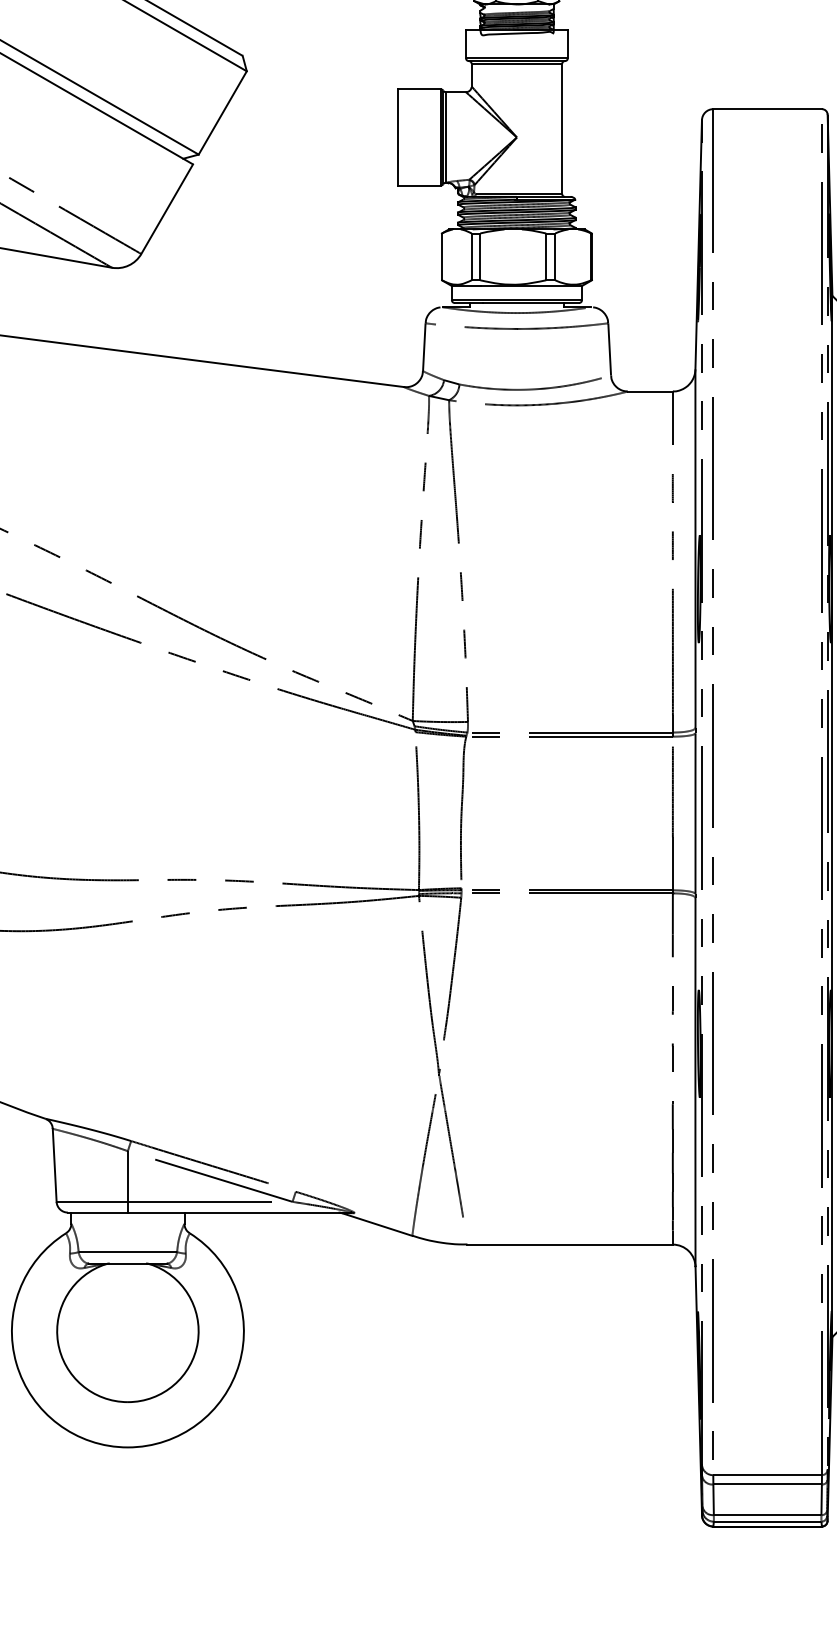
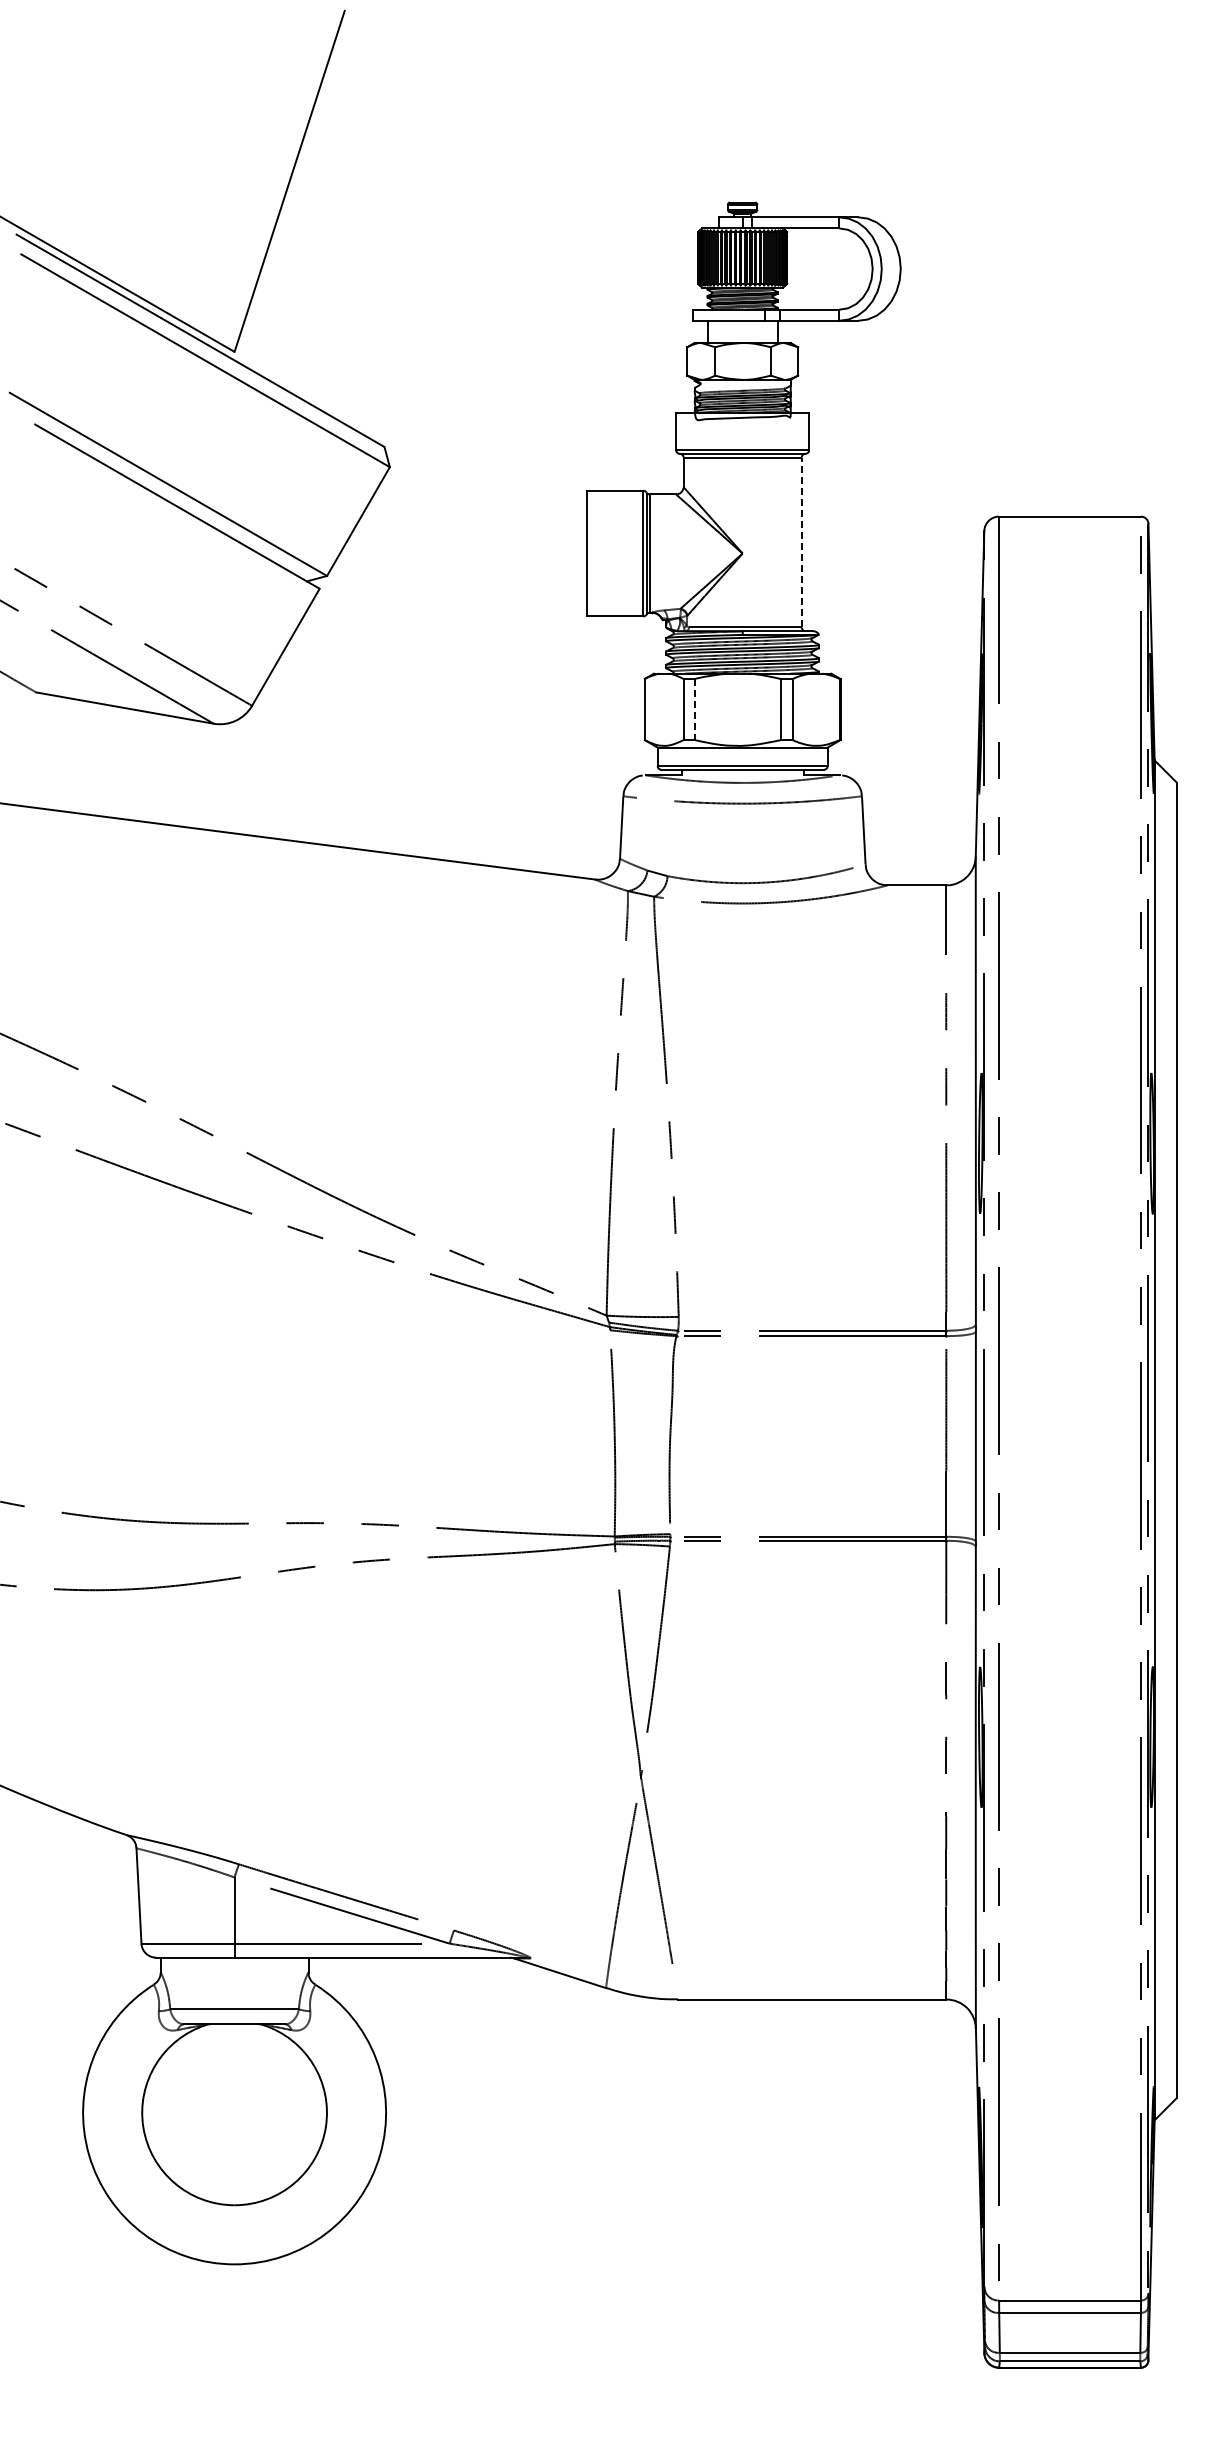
line: (561, 128) -> (801, 542), solid -> dashed
line: (480, 256) -> (694, 709), solid -> dashed

